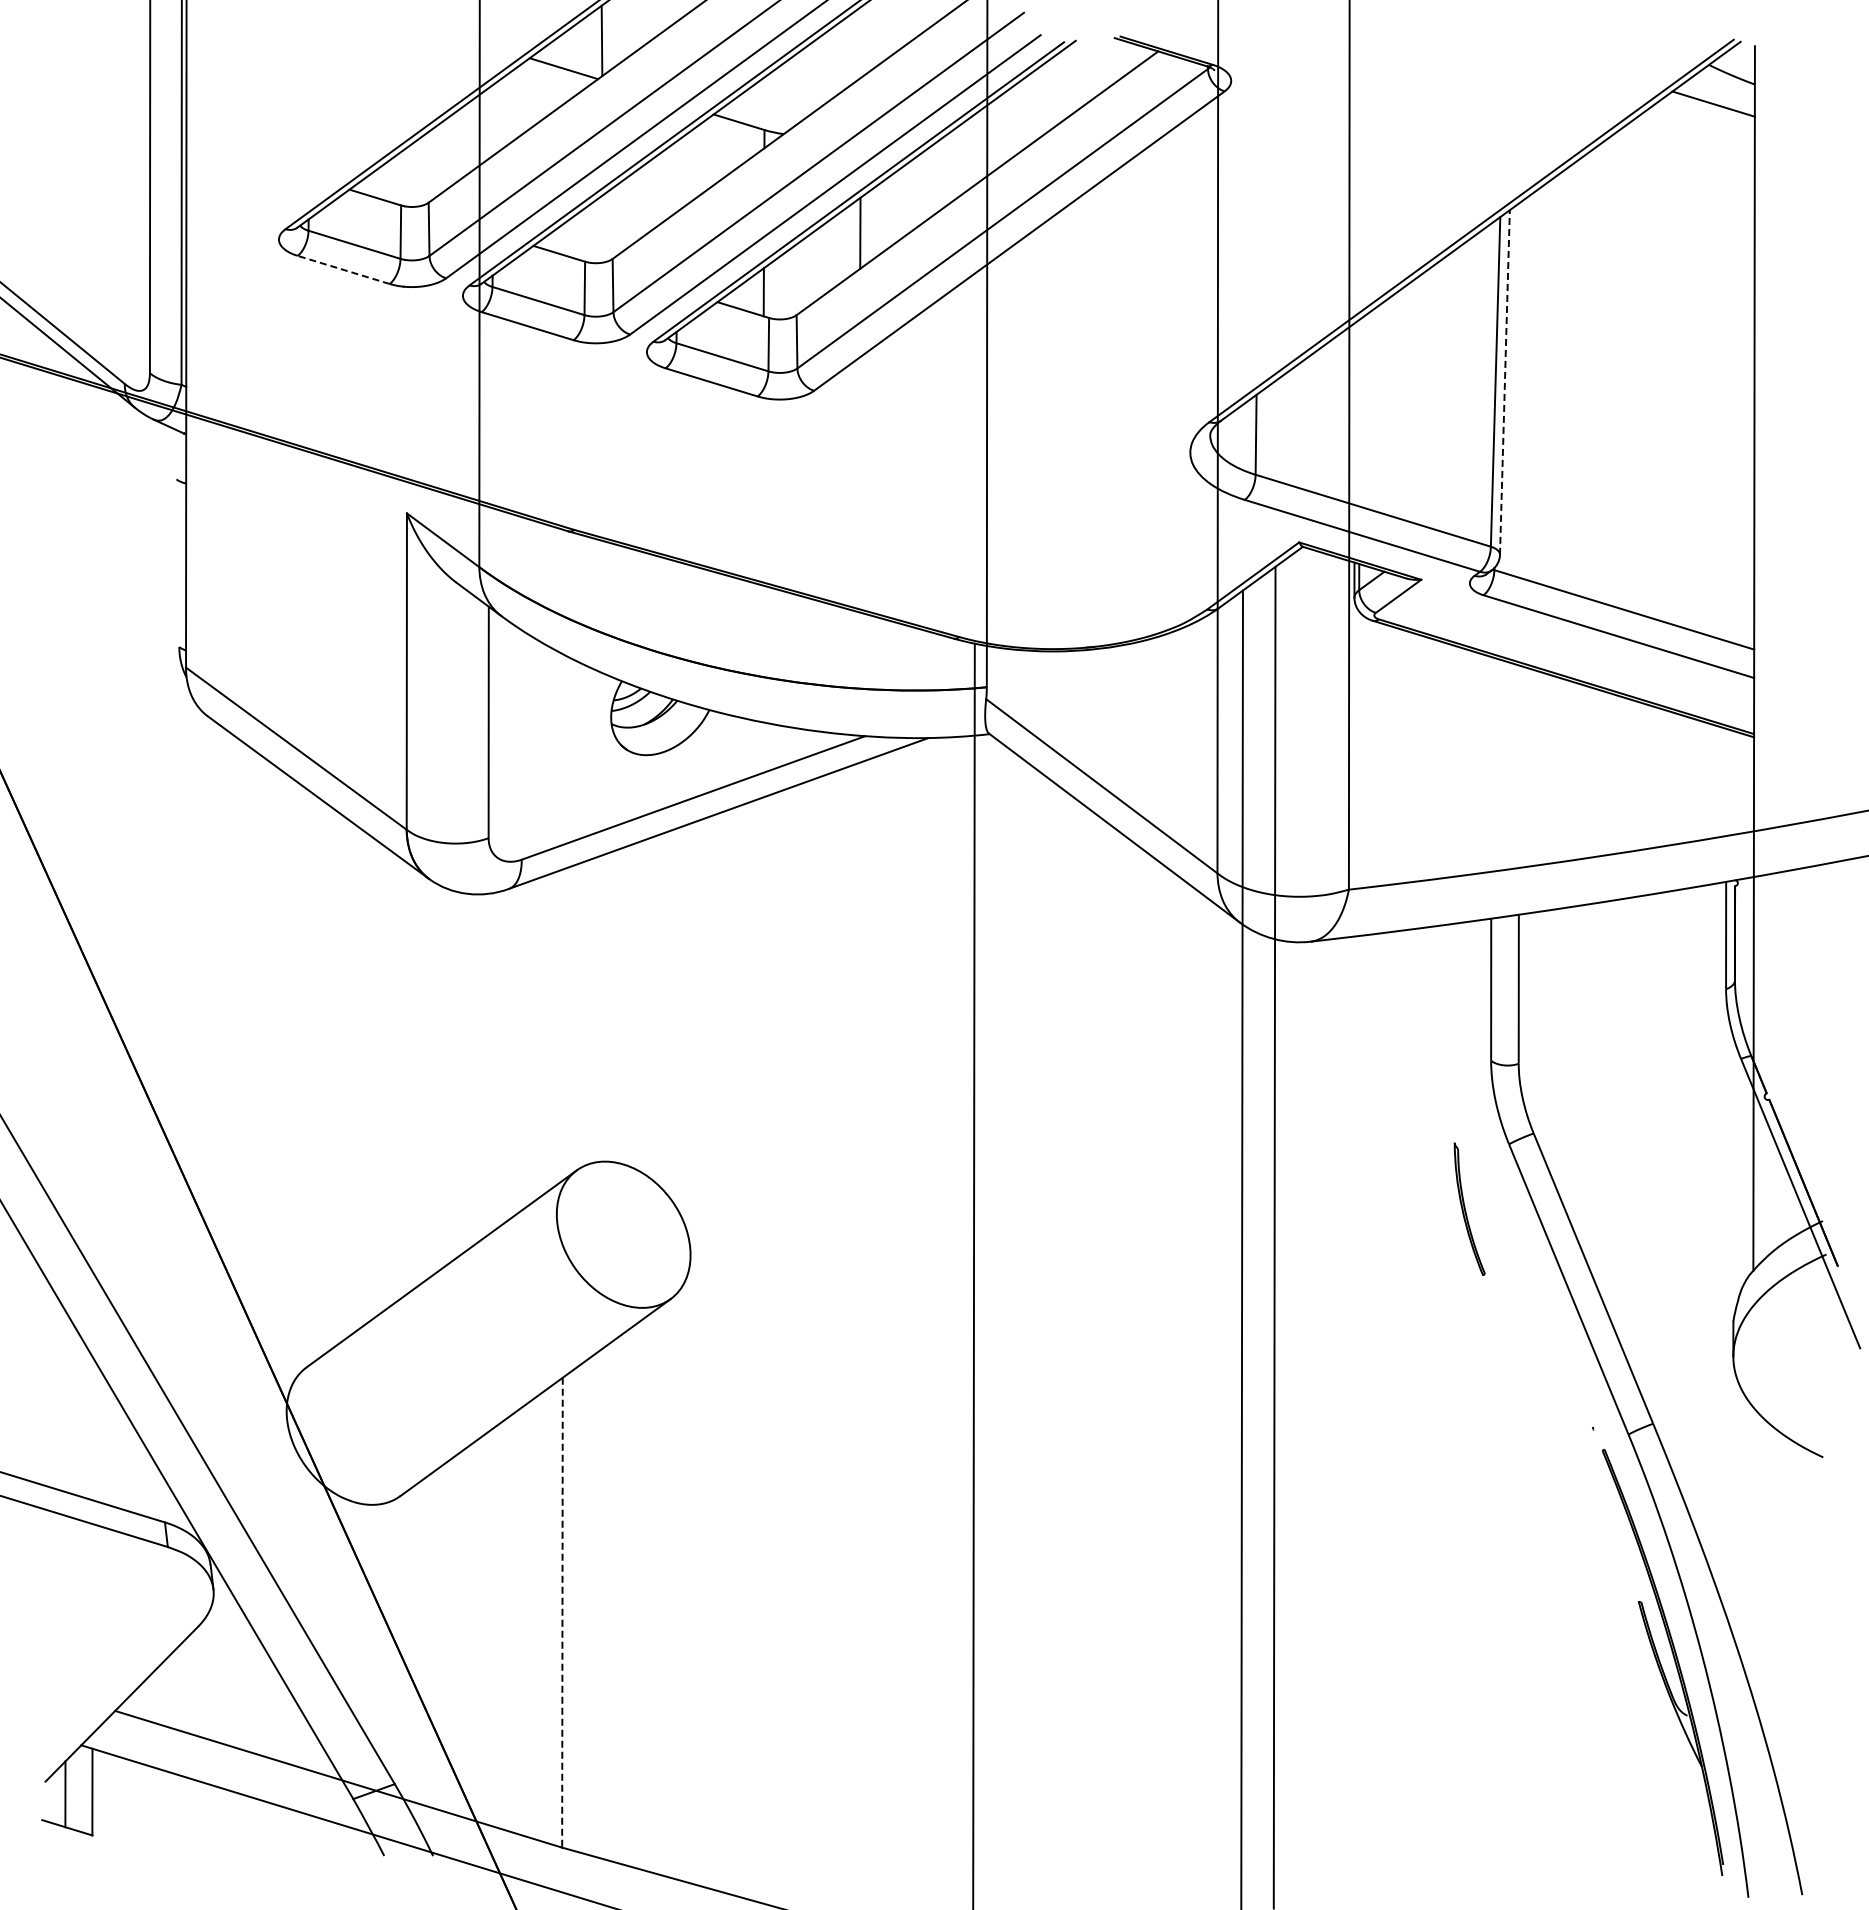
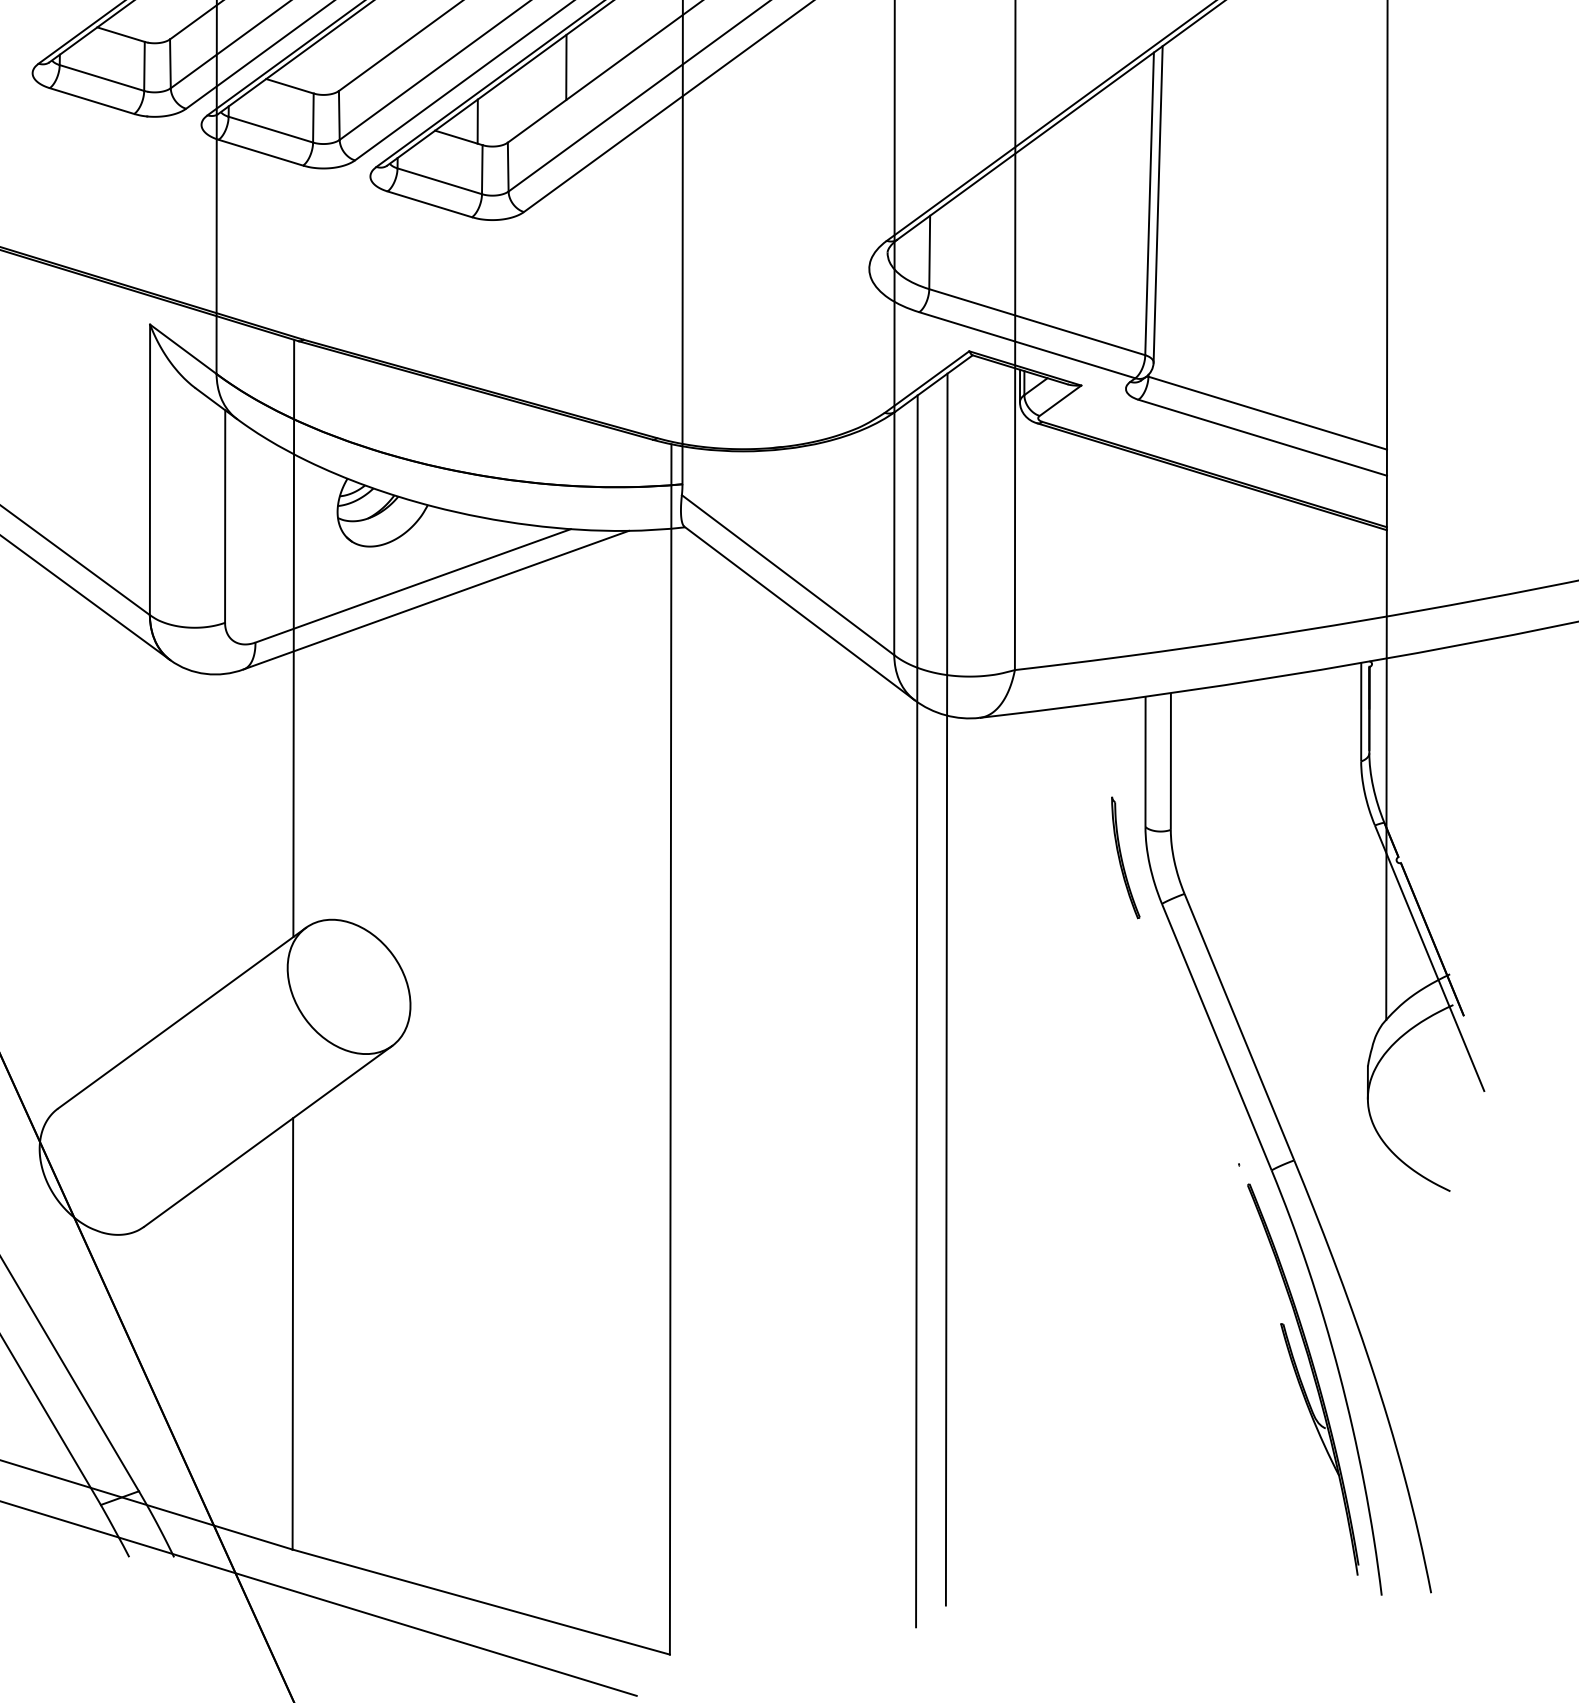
line: (343, 269) -> (91, 100), dashed -> solid
line: (1504, 382) -> (1157, 204), dashed -> solid
line: (563, 854) -> (293, 637), added
part: (1469, 1208) -> (1125, 857), moved
line: (562, 1612) -> (292, 1333), dashed -> solid

